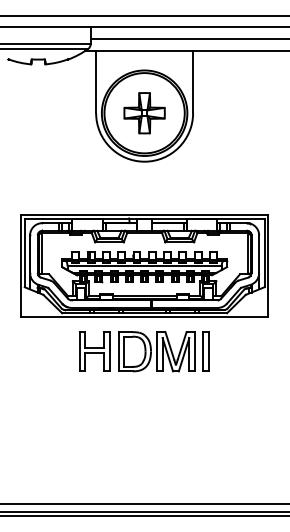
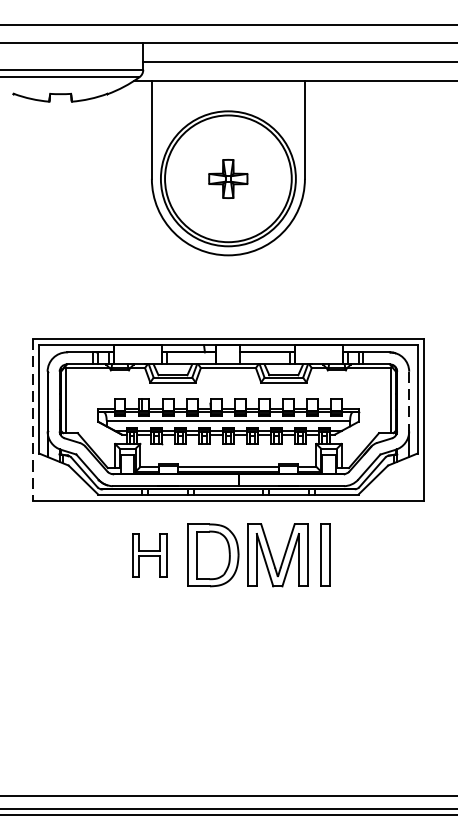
part: (144, 113) -> (228, 179), size x0.6
line: (259, 254) -> (409, 401), solid -> dashed
line: (20, 266) -> (32, 420), solid -> dashed
part: (94, 351) -> (149, 554), size x0.7

